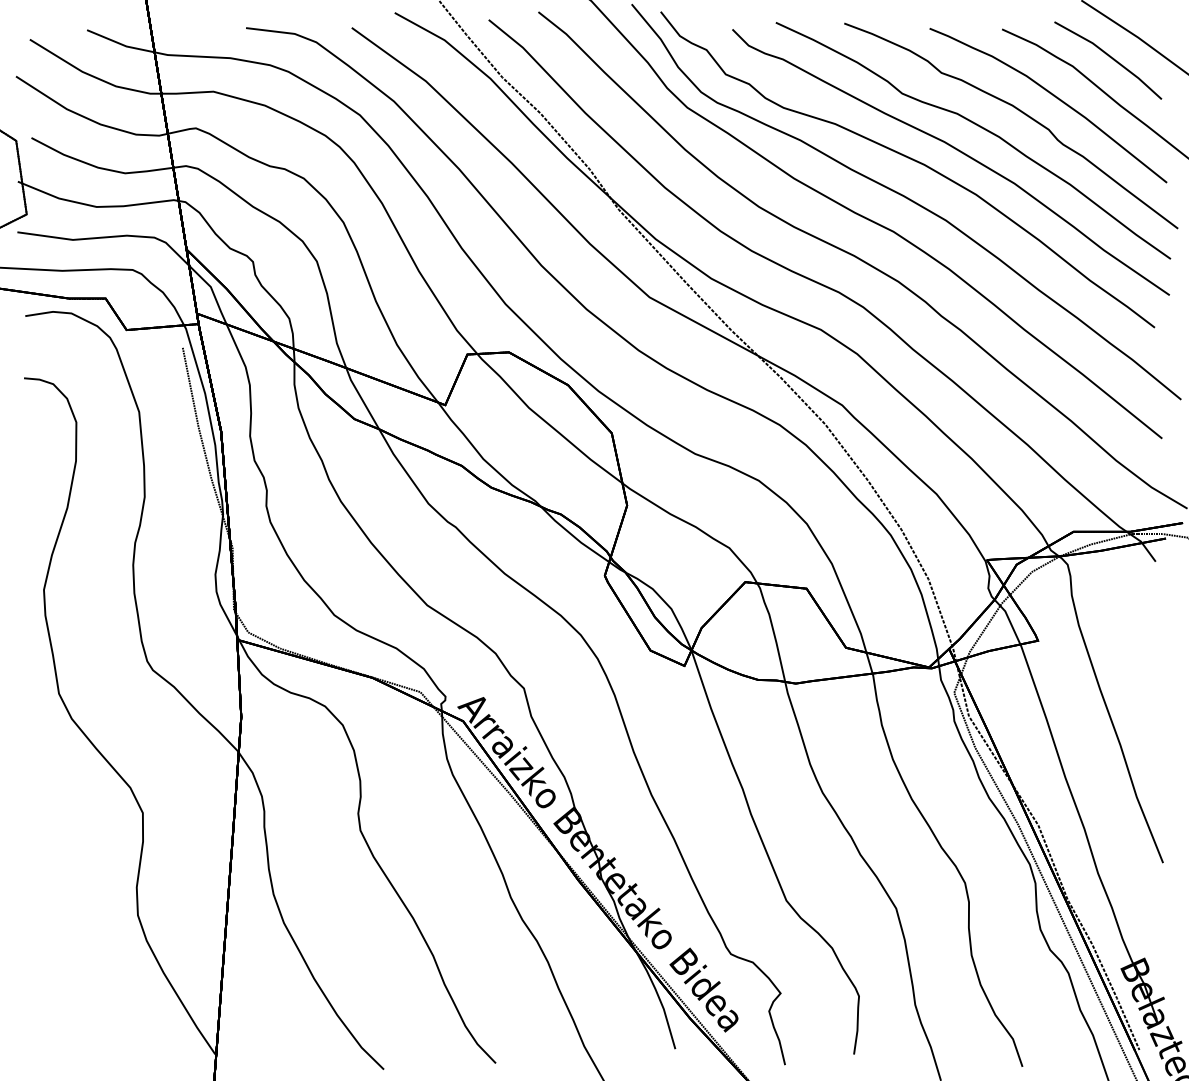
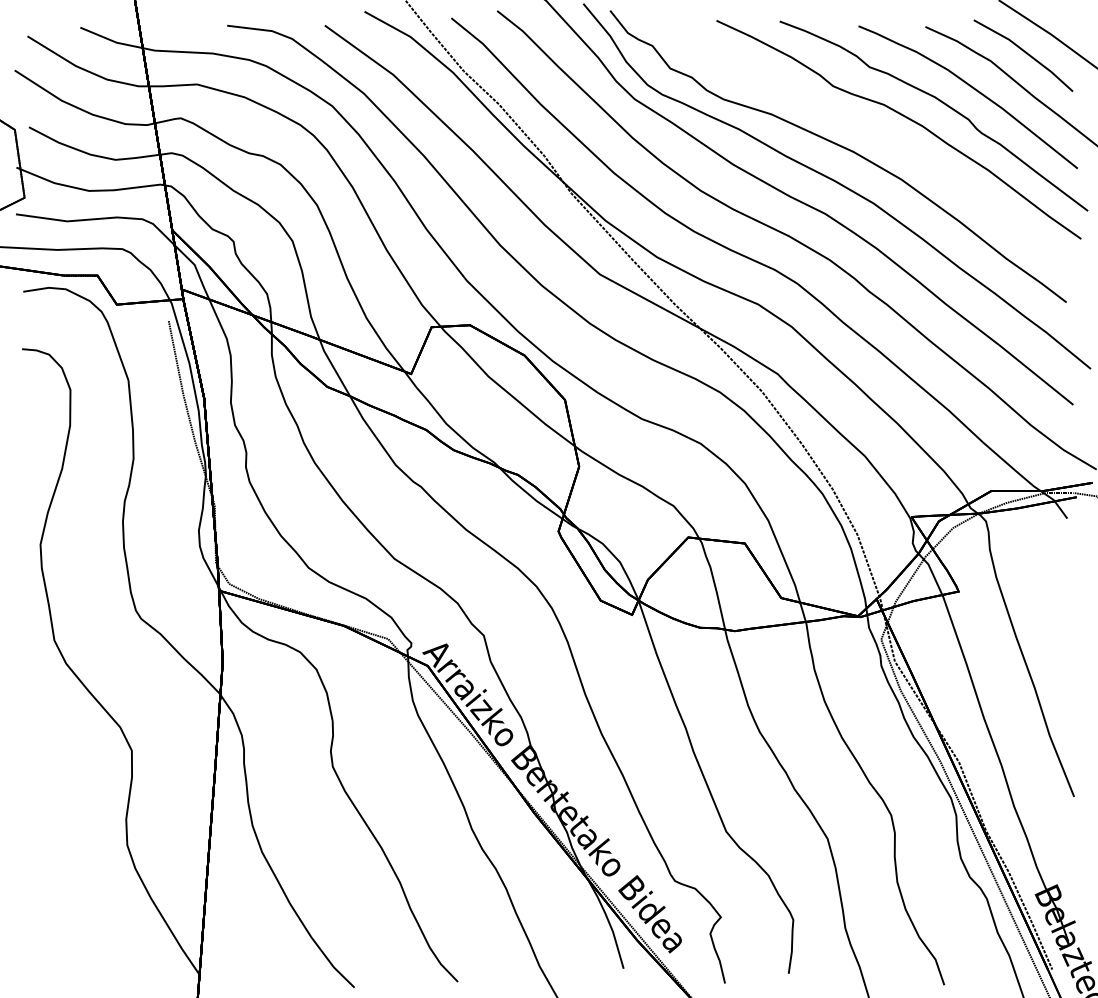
part: (957, 151) -> (884, 139), removed

